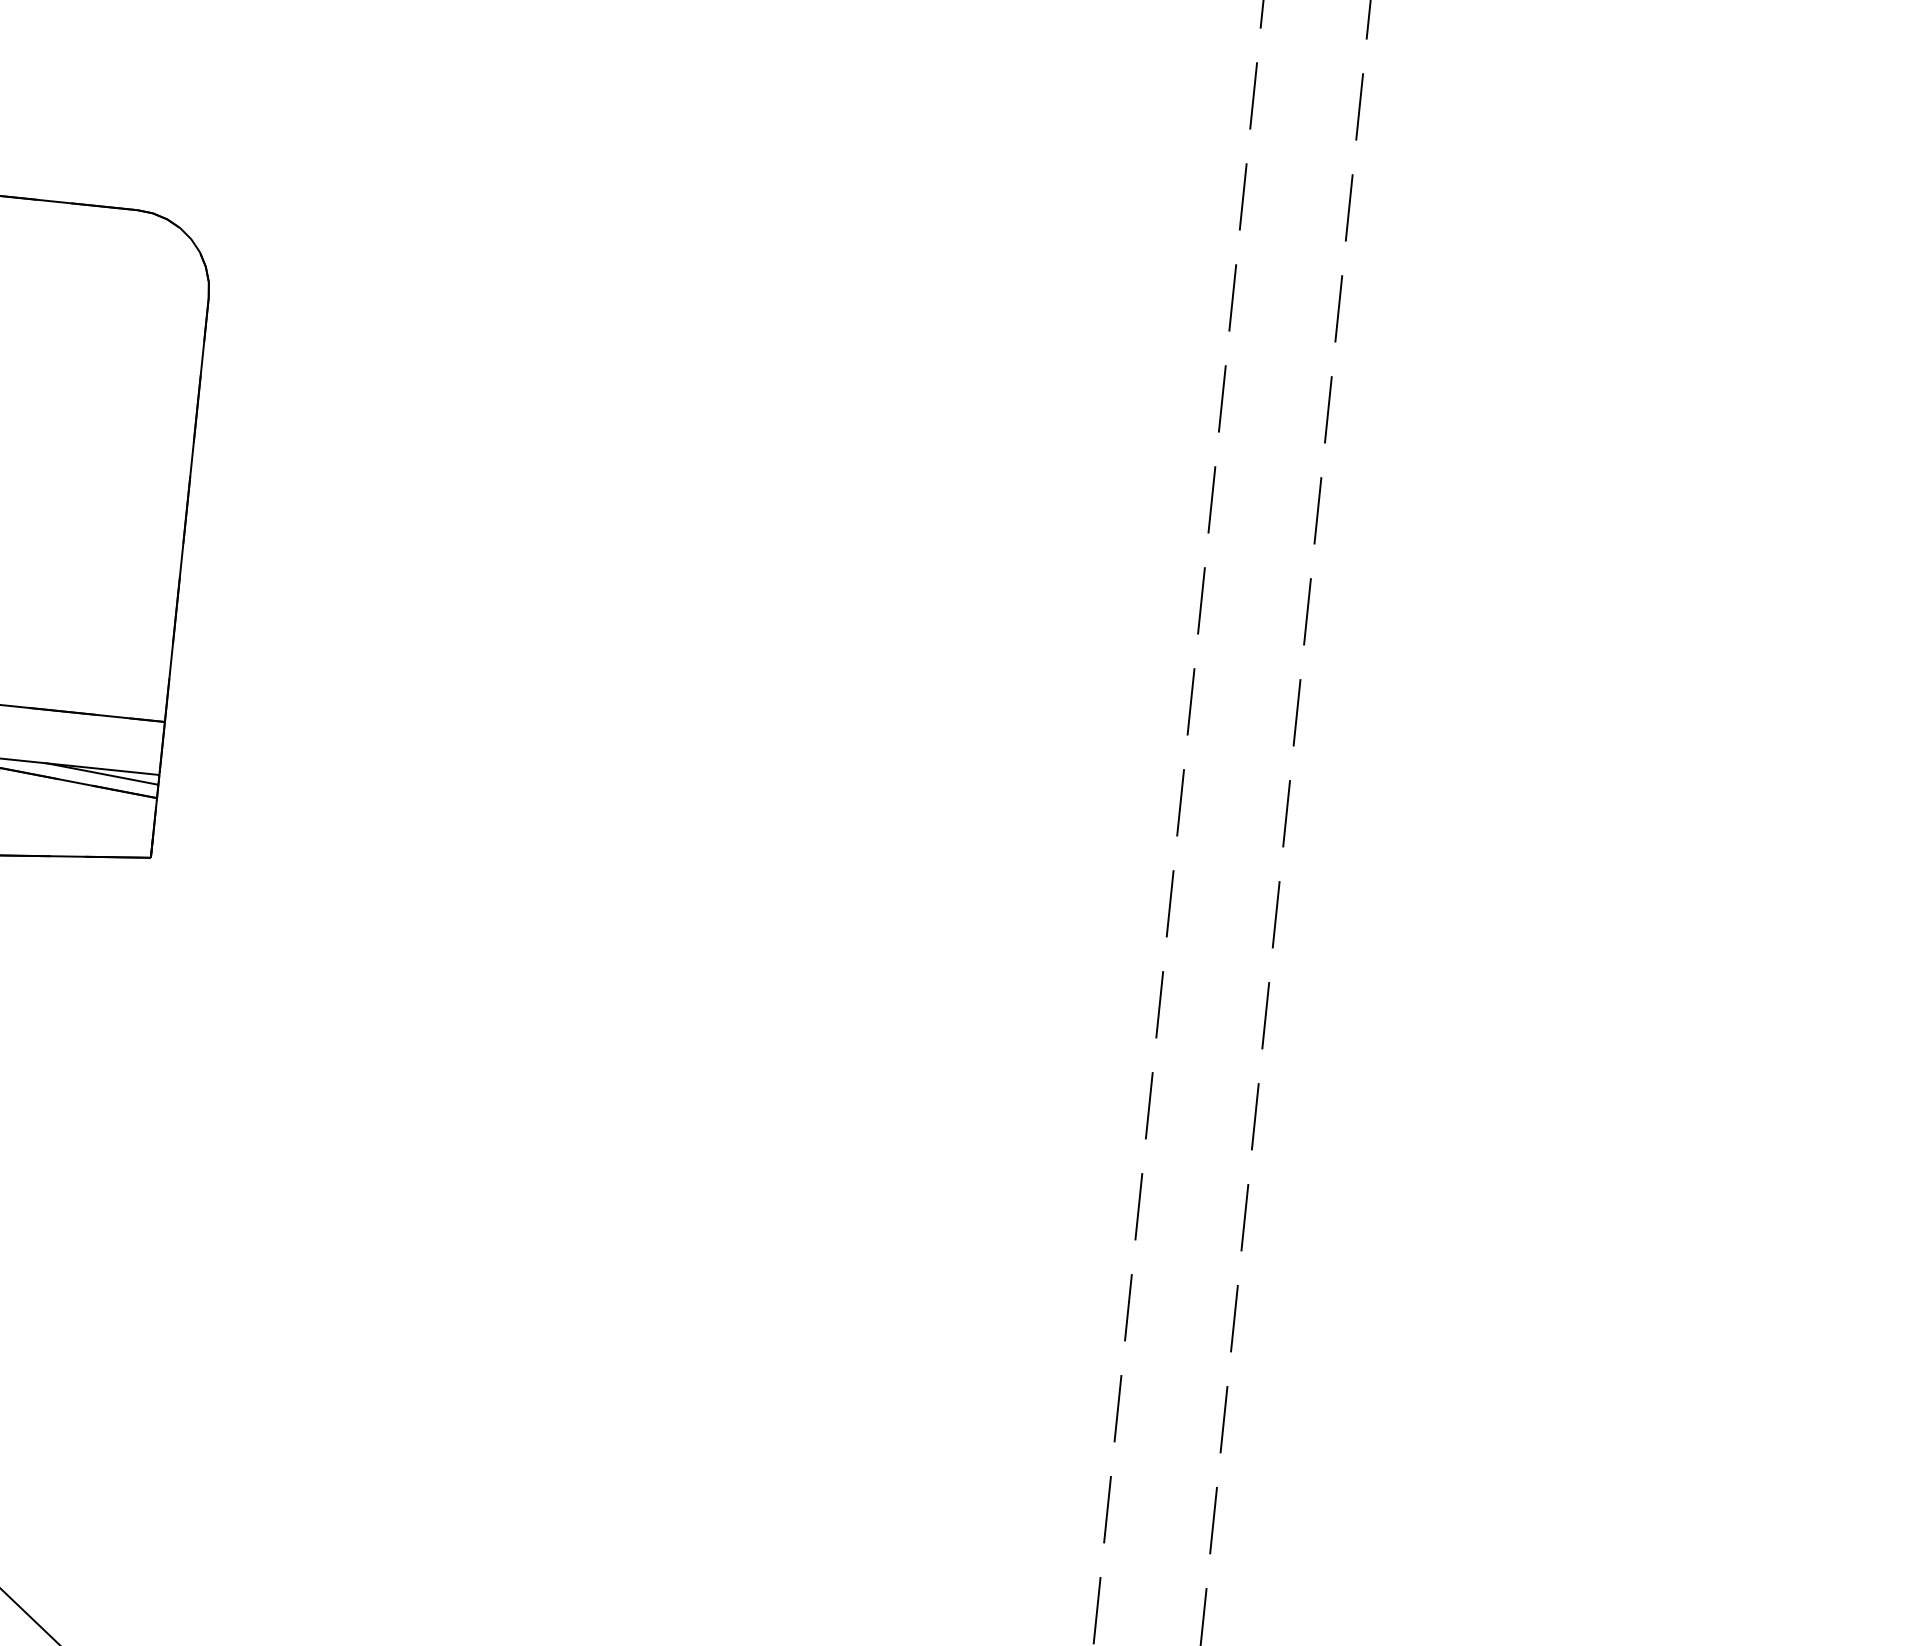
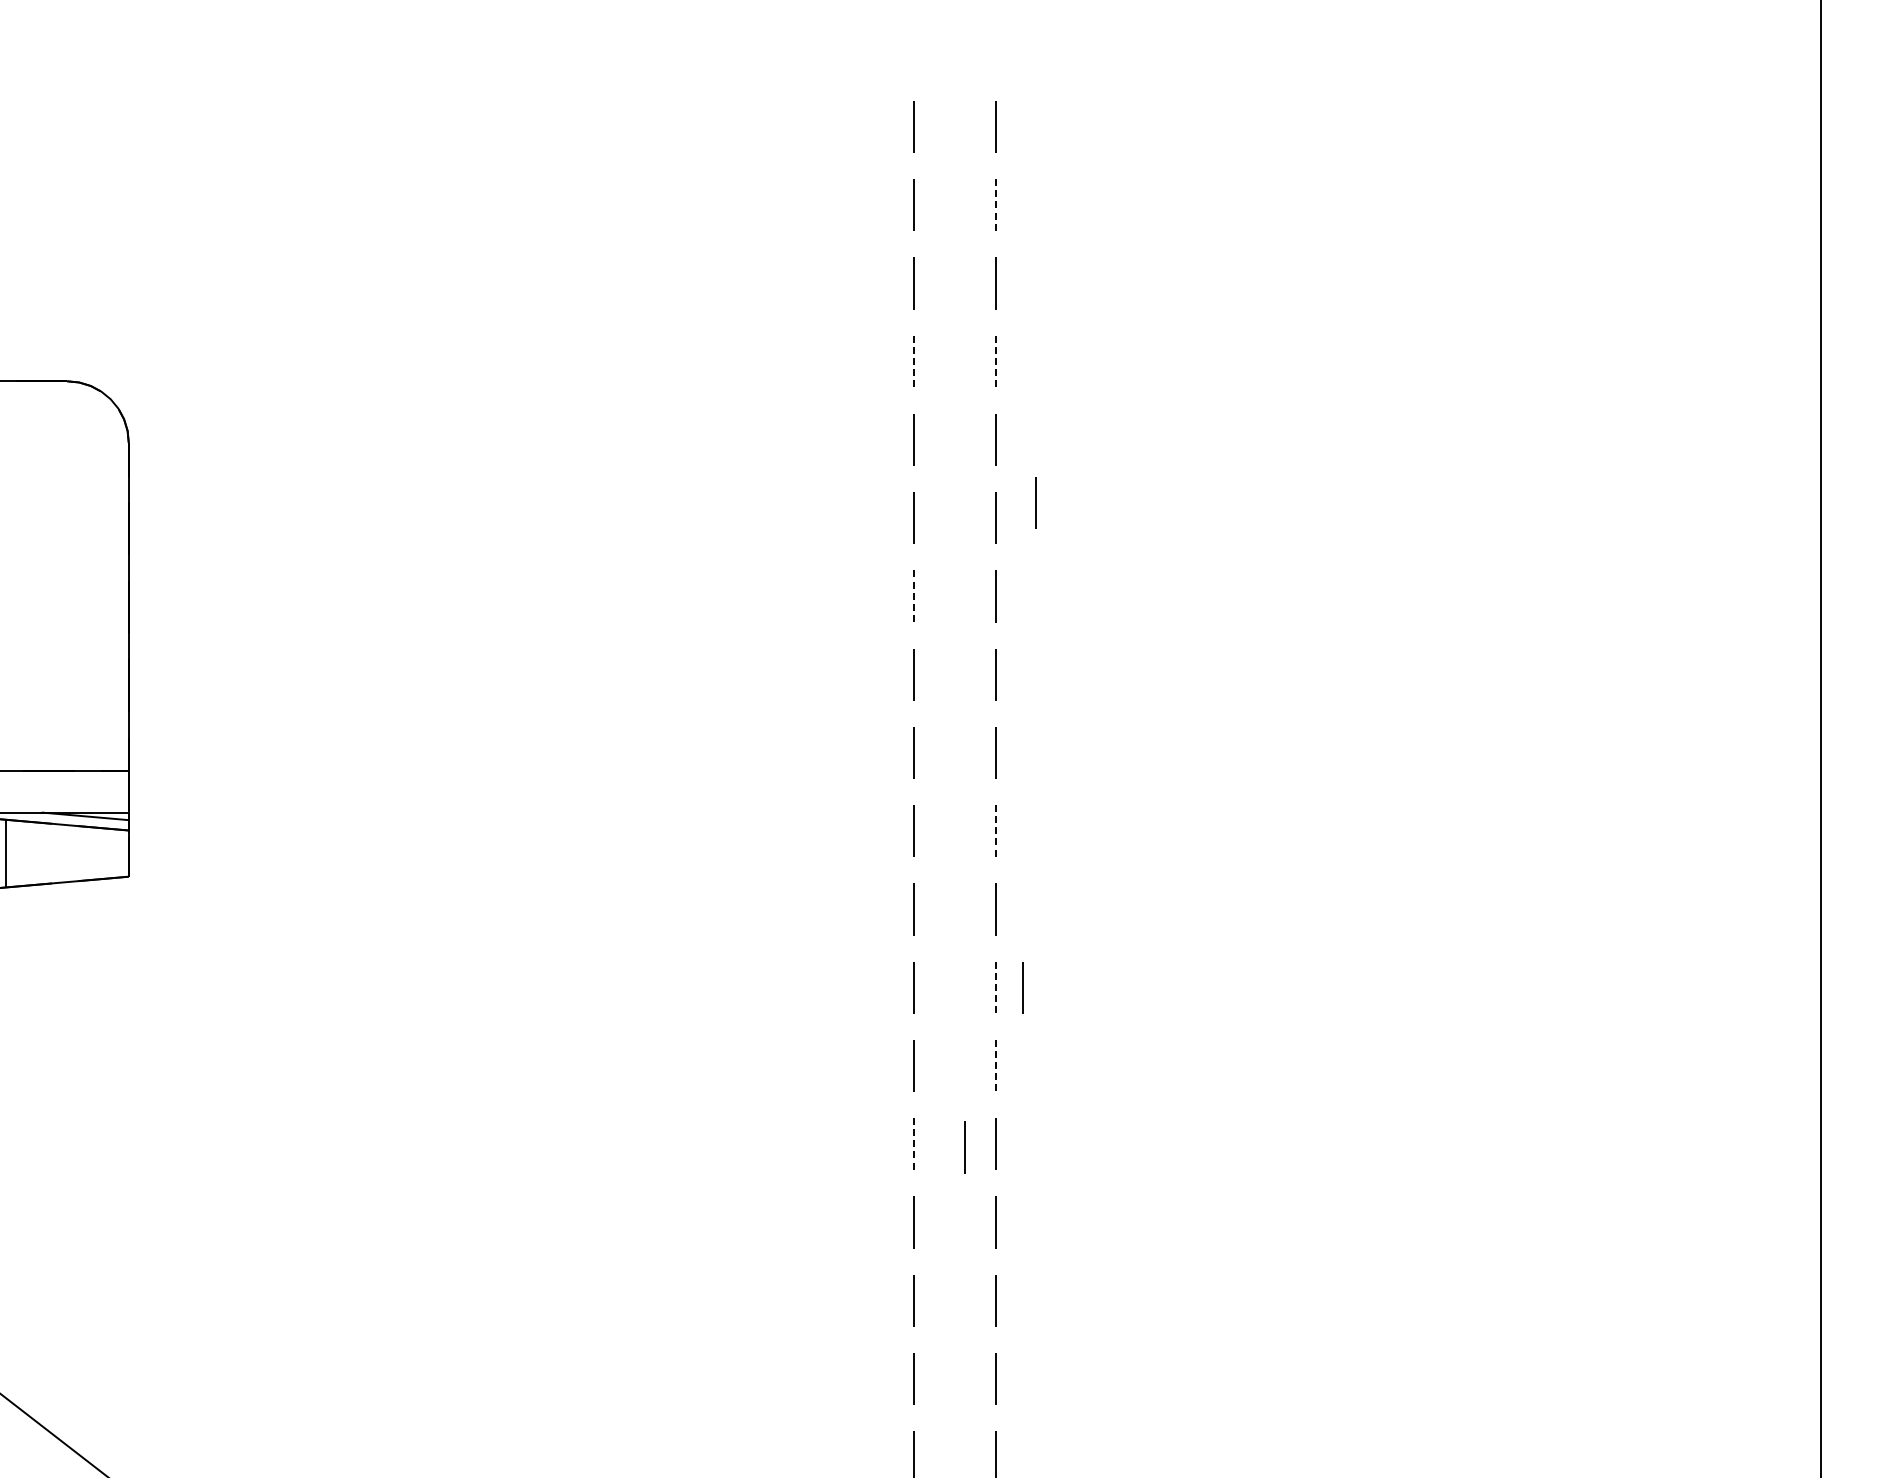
line: (1359, 107) -> (995, 205), solid -> dashed
line: (1232, 298) -> (913, 362), solid -> dashed
line: (1338, 309) -> (995, 362), solid -> dashed
line: (1371, 495) -> (1035, 502), added
line: (1200, 602) -> (913, 597), solid -> dashed
line: (1275, 915) -> (995, 831), solid -> dashed
line: (1254, 1117) -> (995, 988), solid -> dashed
line: (1289, 1119) -> (1022, 987), added
line: (1244, 1218) -> (995, 1066), solid -> dashed
line: (1127, 1308) -> (913, 1144), solid -> dashed
line: (1193, 1318) -> (964, 1147), added

